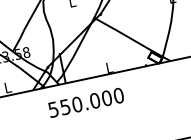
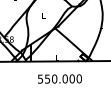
text: (85, 101) -> (59, 78), moved

